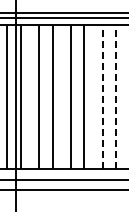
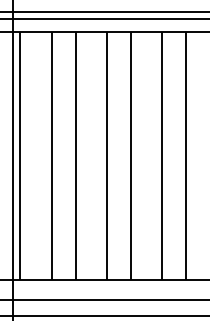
line: (102, 96) -> (161, 155), dashed -> solid
line: (116, 96) -> (186, 155), dashed -> solid

